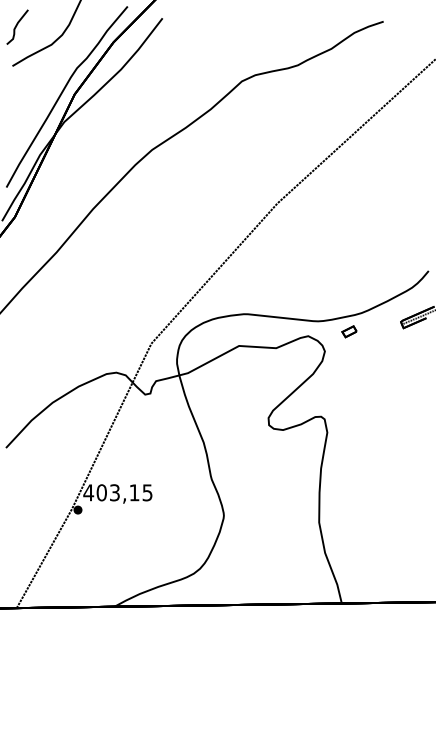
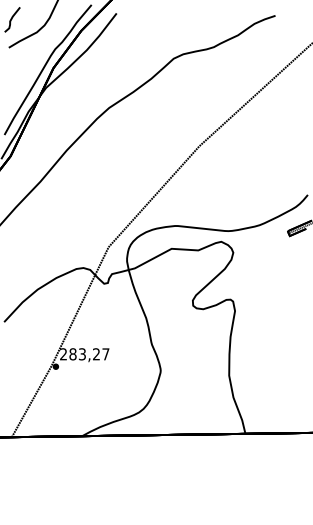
part: (349, 331) -> (250, 238), removed
text: (117, 492) -> (84, 354), 403,15 -> 283,27

